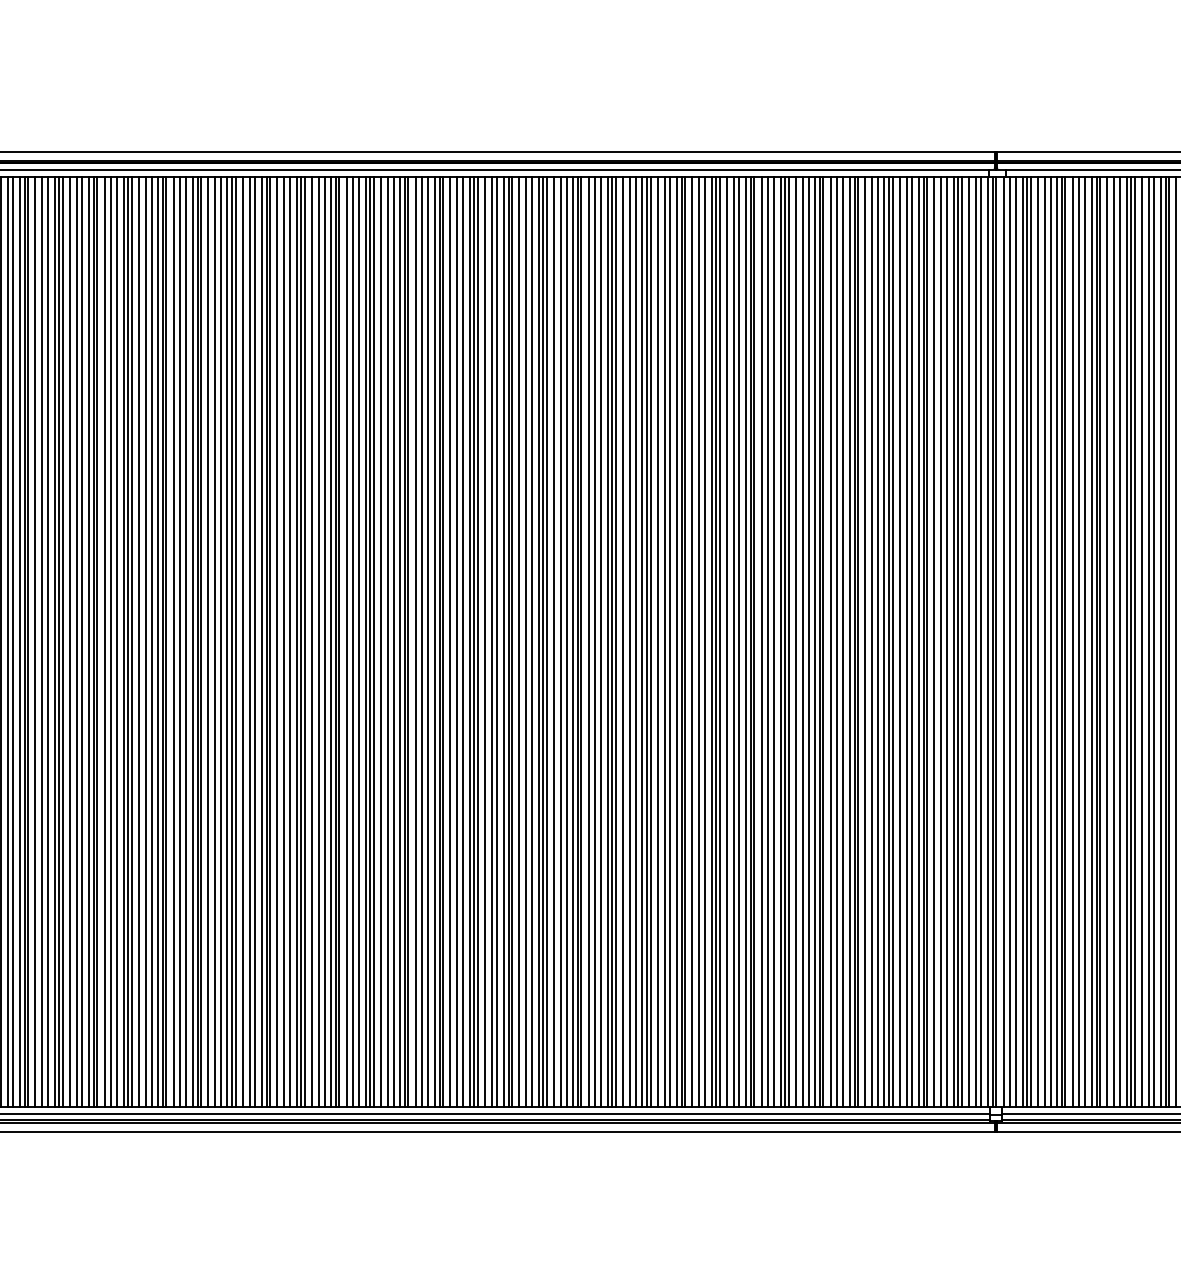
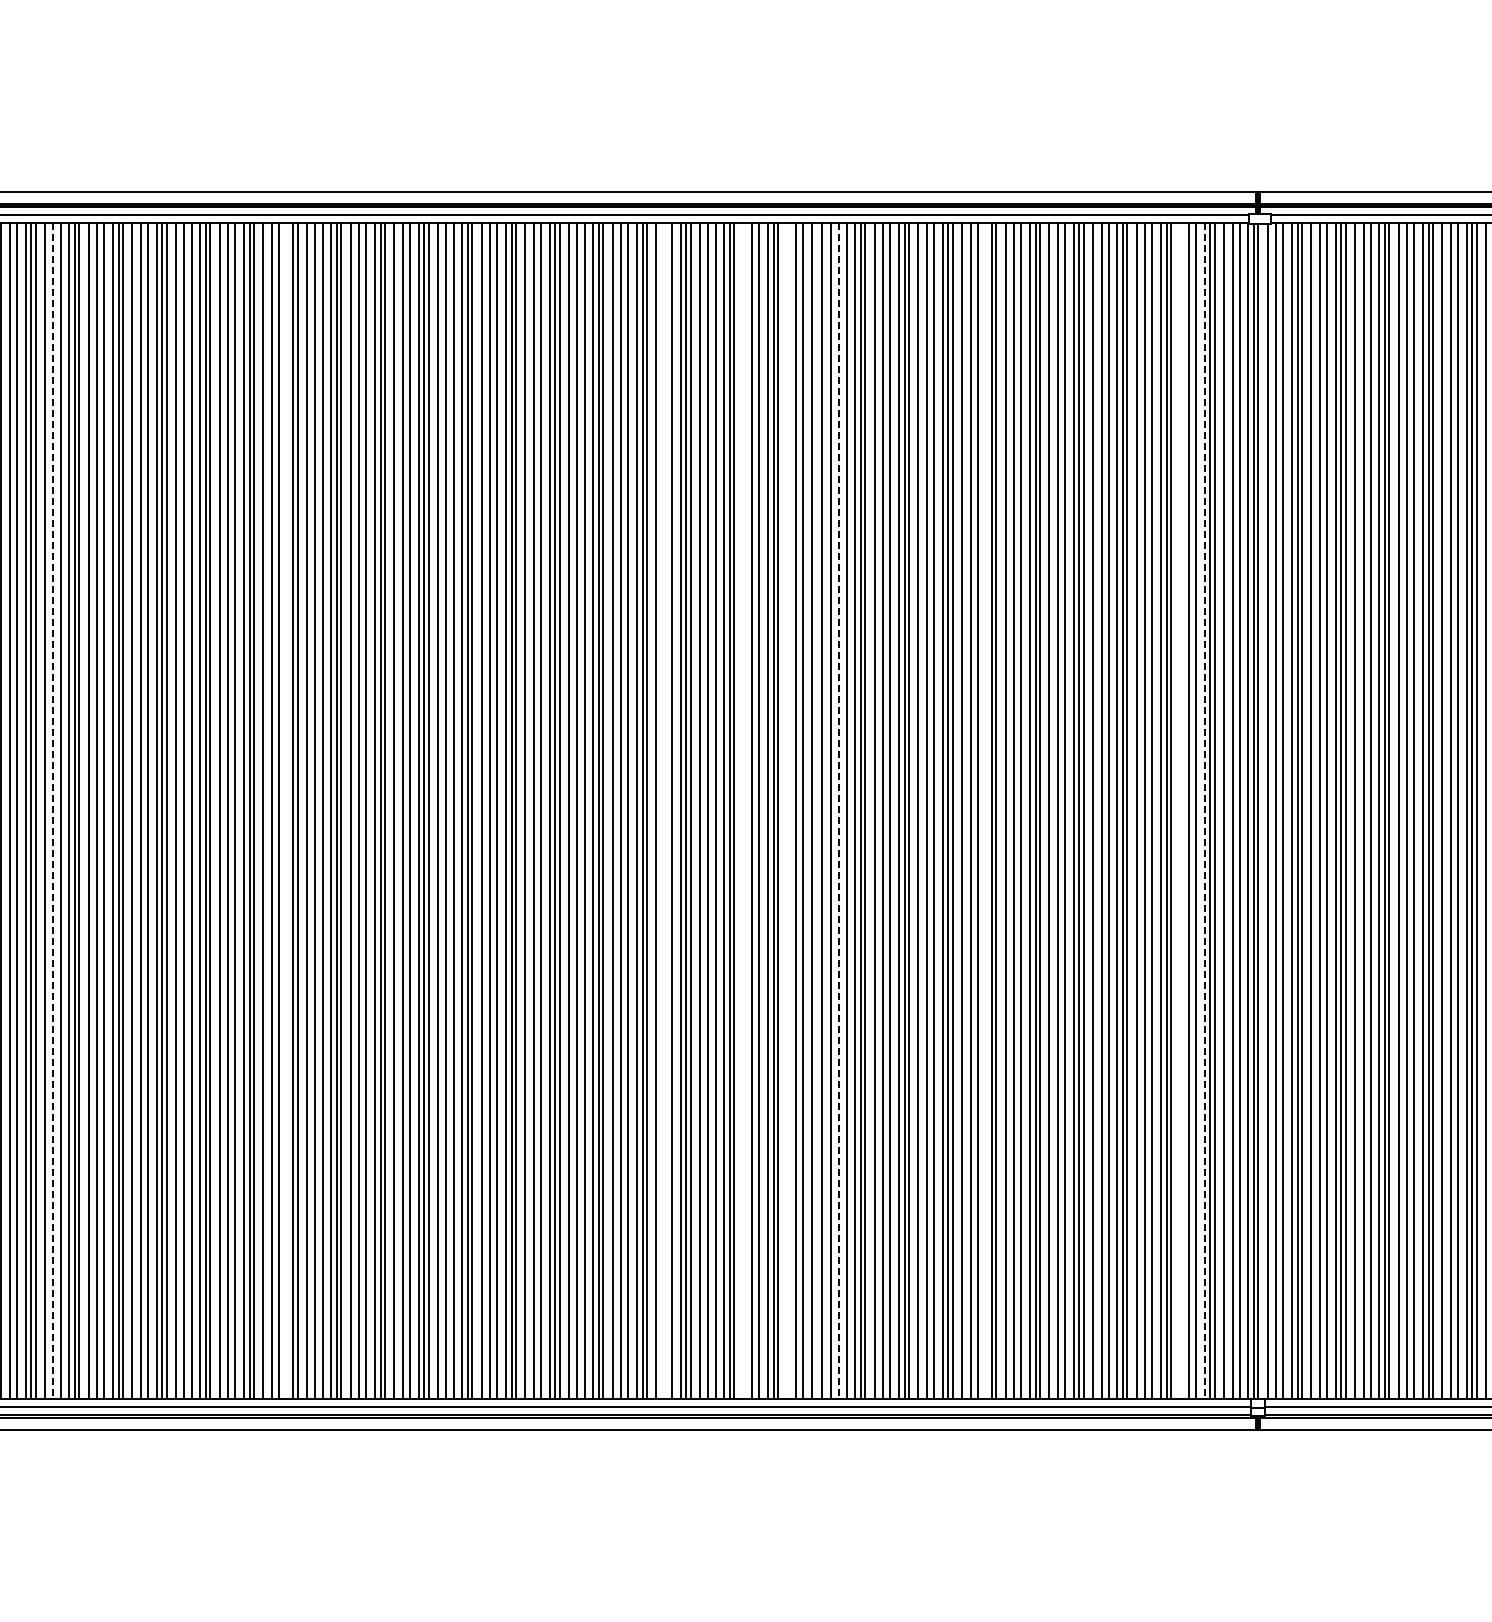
line: (227, 641) -> (287, 810), removed
line: (525, 641) -> (664, 810), removed
line: (588, 641) -> (743, 810), removed
line: (623, 641) -> (787, 810), removed
line: (647, 641) -> (817, 810), removed
line: (780, 641) -> (986, 810), removed
line: (934, 641) -> (1180, 810), removed
line: (42, 642) -> (53, 811), solid -> dashed
line: (664, 642) -> (839, 811), solid -> dashed
line: (953, 642) -> (1204, 811), solid -> dashed

